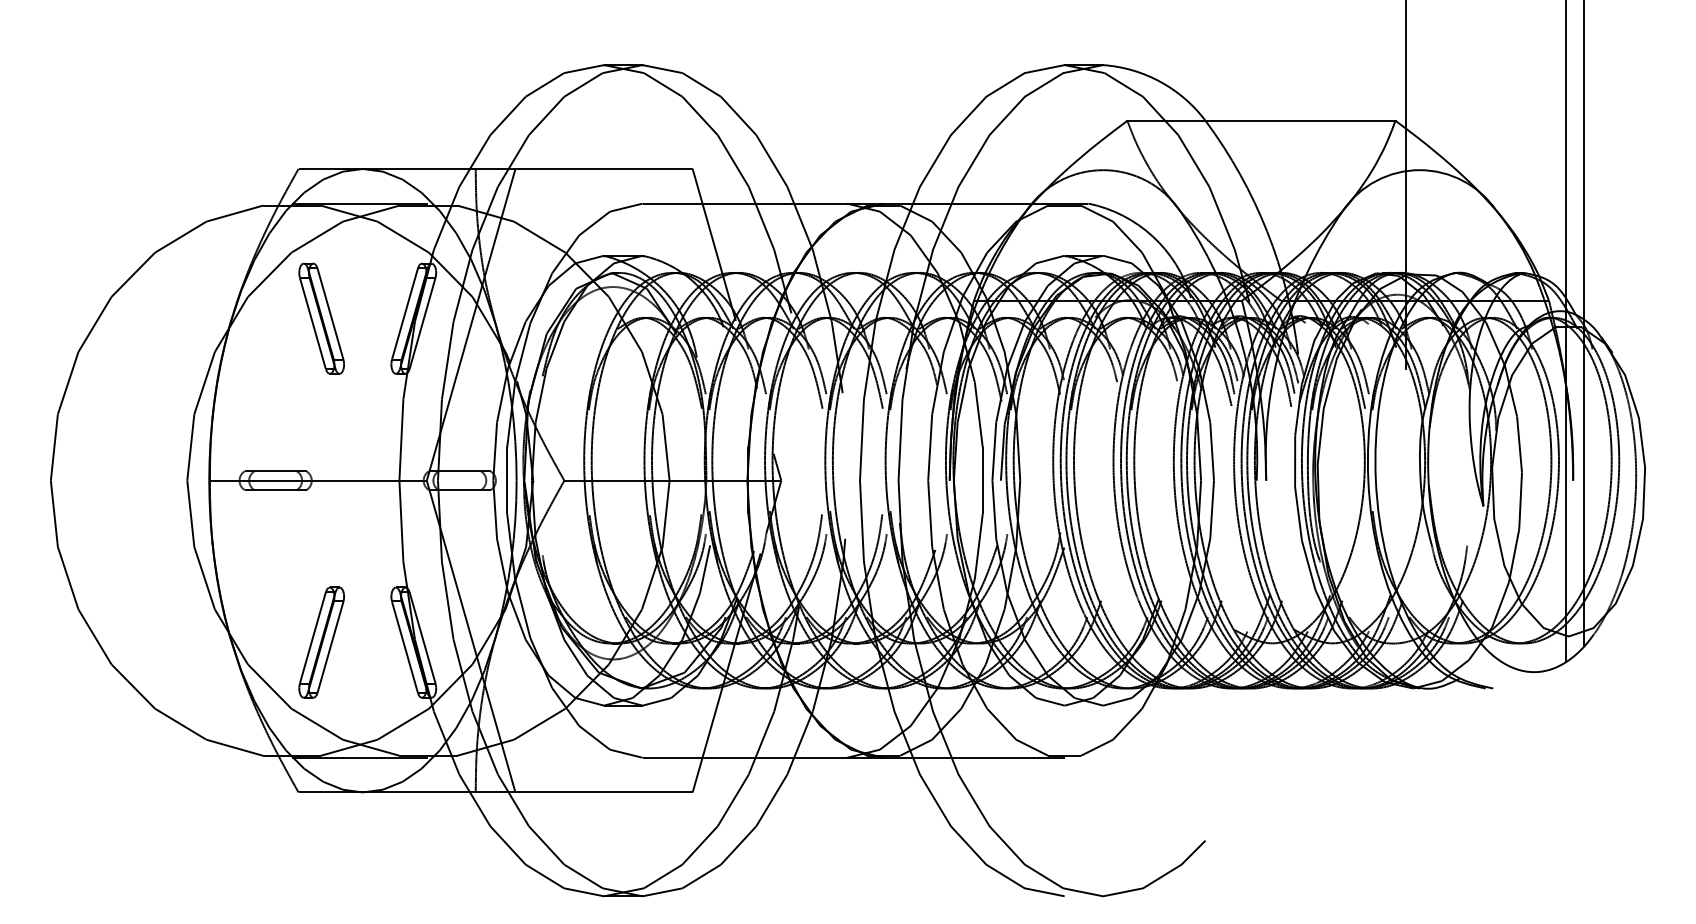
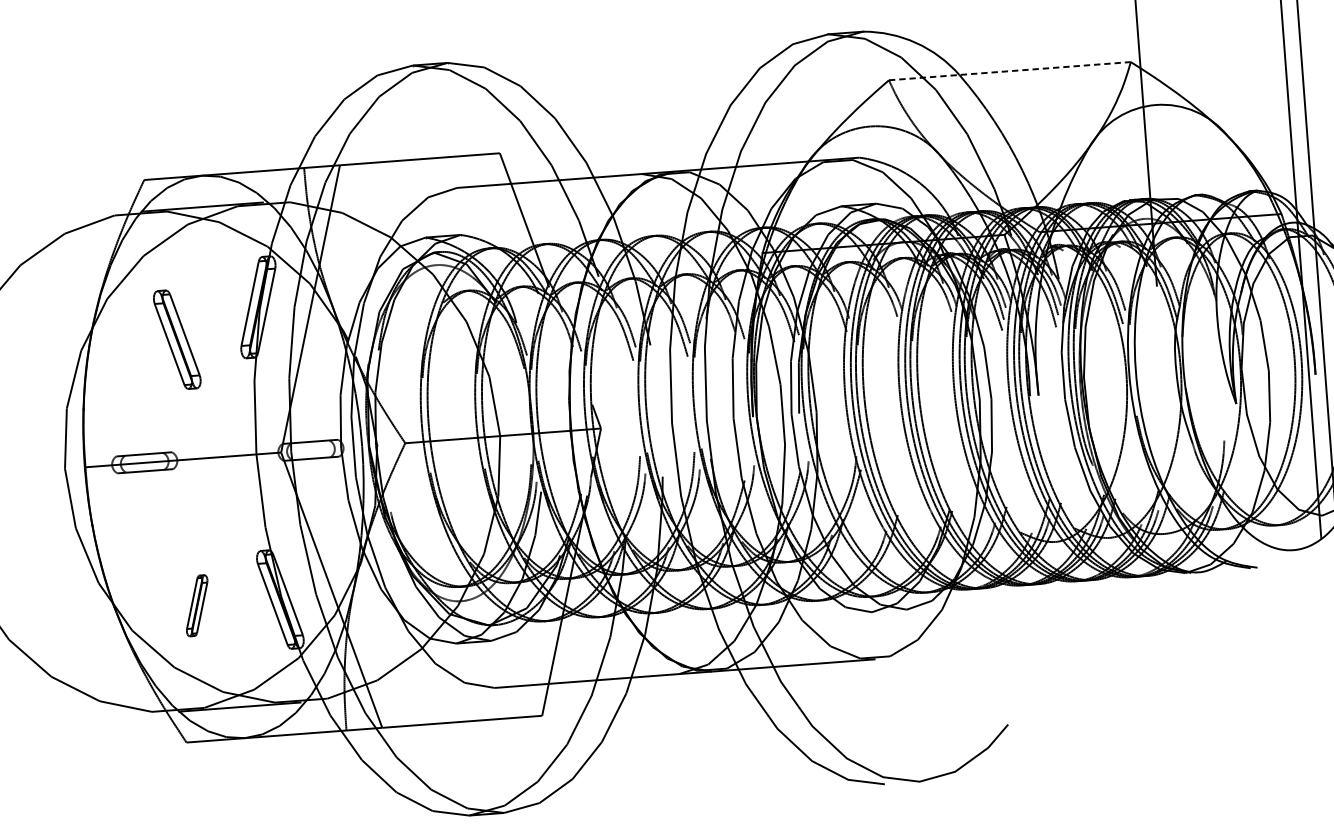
line: (1261, 120) -> (1009, 70), solid -> dashed
part: (321, 318) -> (177, 339), moved
part: (321, 642) -> (197, 605), size x0.6

